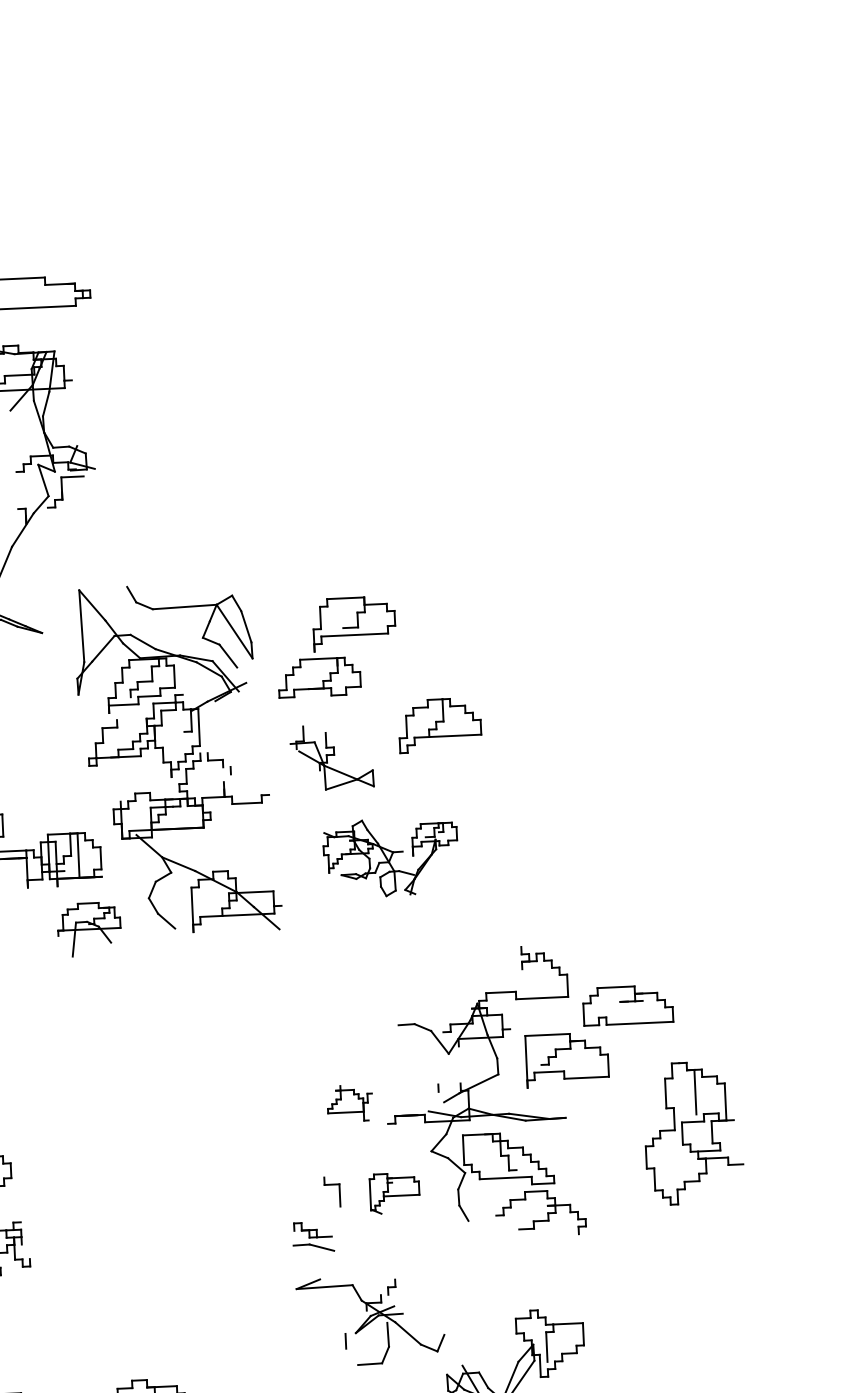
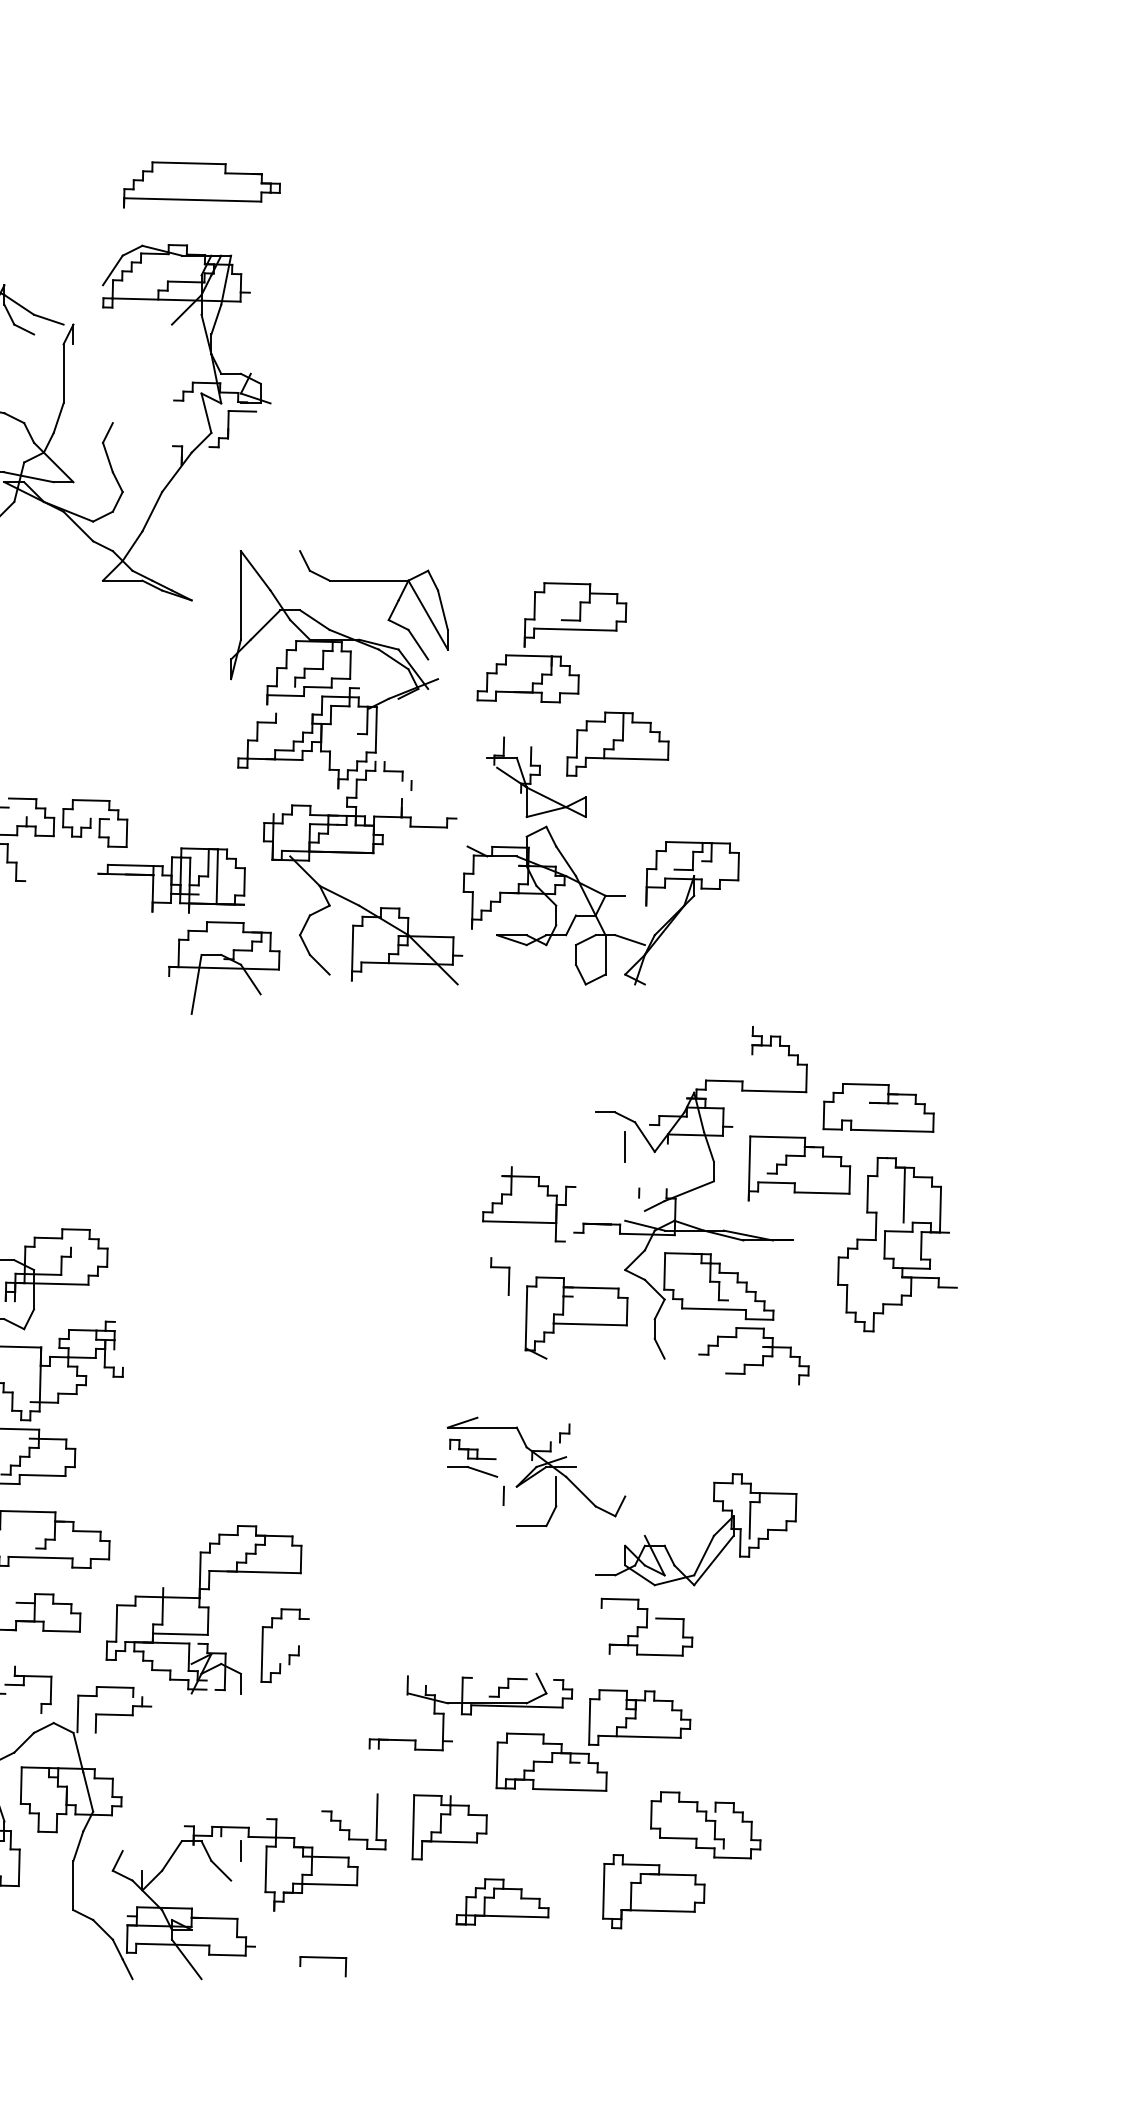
part: (439, 724) -> (617, 743), moved
part: (390, 857) -> (600, 905), size x1.67
part: (89, 928) -> (224, 967), size x1.43
line: (424, 1051) -> (625, 1146), added
part: (350, 1103) -> (529, 1204), size x1.67
part: (692, 1132) -> (897, 1244), moved
part: (332, 1185) -> (500, 1268), moved
part: (394, 1192) -> (576, 1317), size x1.67
part: (313, 1236) -> (472, 1457), moved

